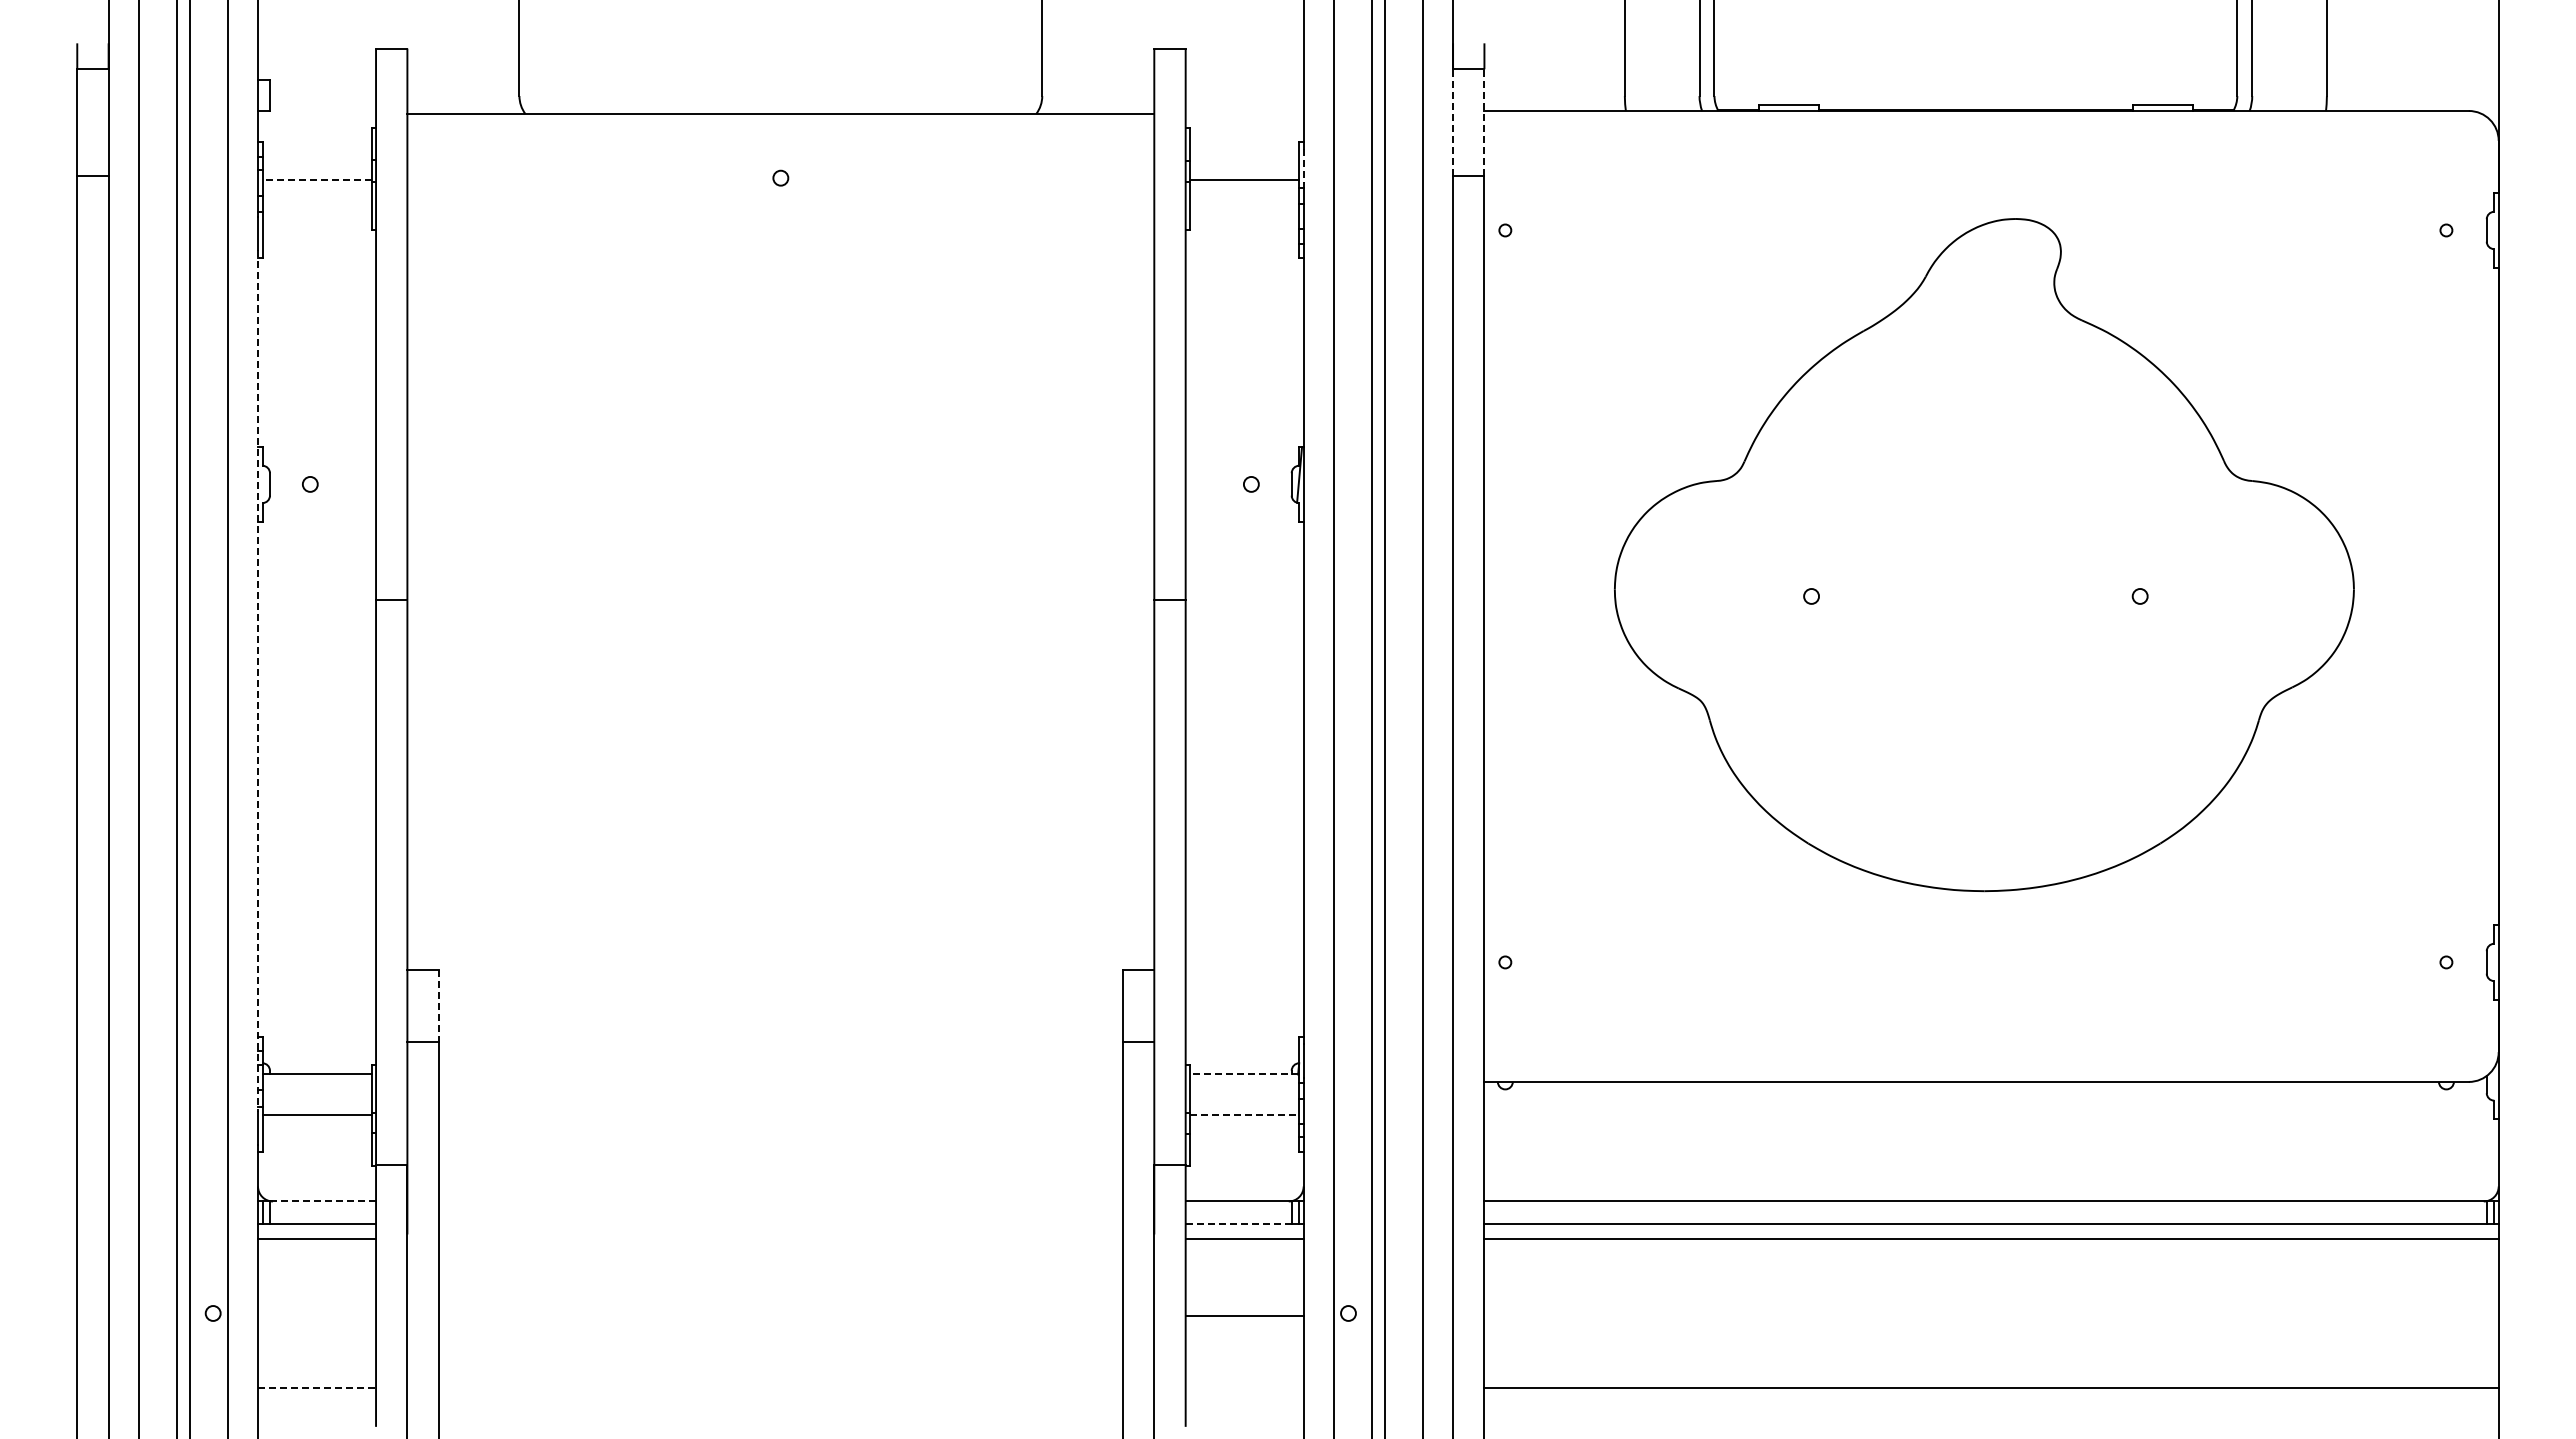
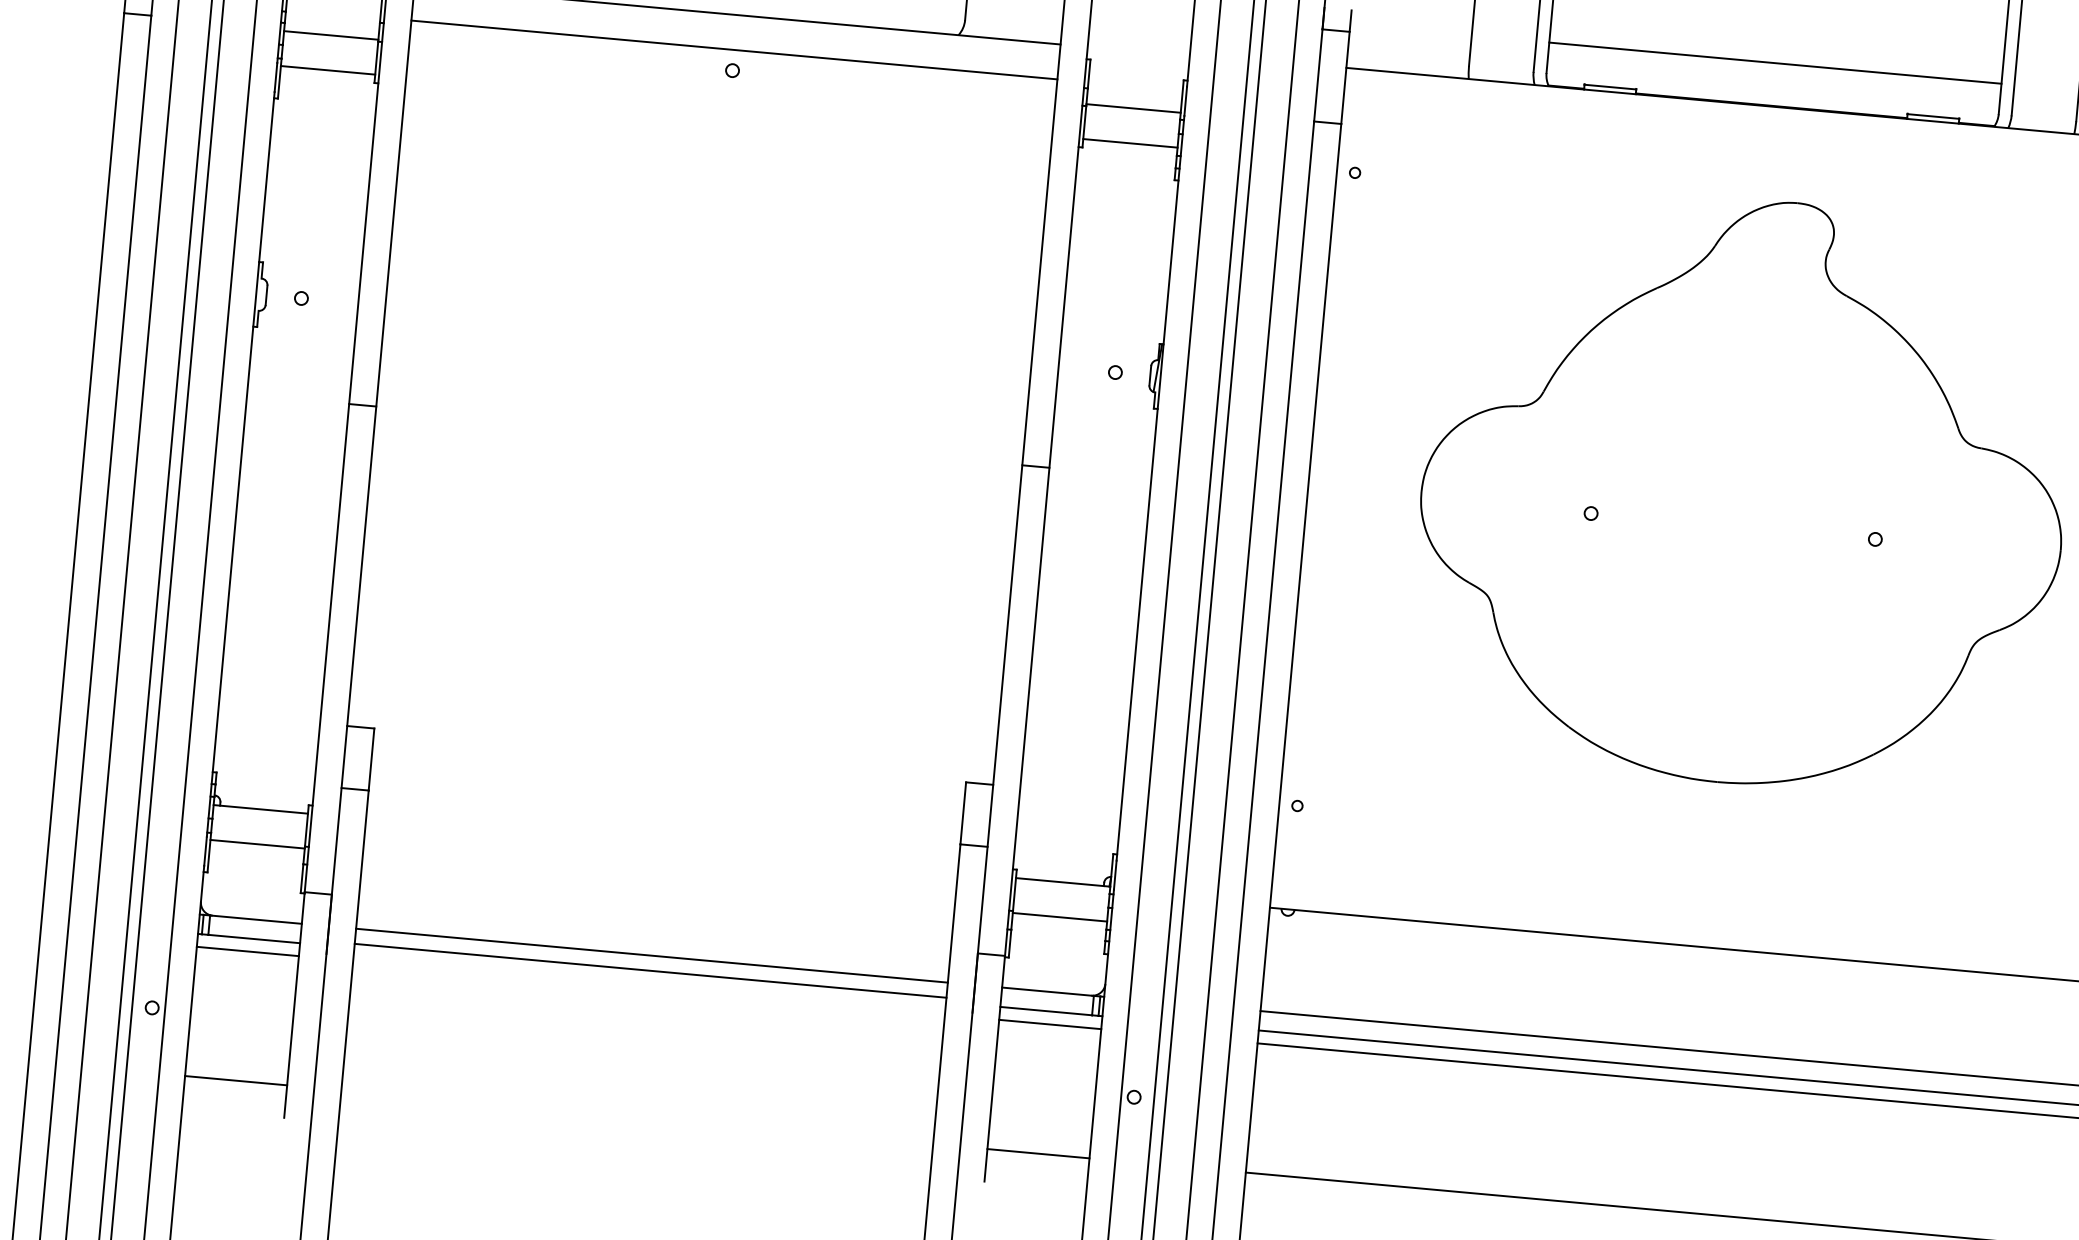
line: (1975, 60) -> (1775, 62), added
line: (1453, 122) -> (1318, 75), dashed -> solid
line: (1484, 122) -> (1345, 77), dashed -> solid
line: (780, 154) -> (734, 50), added
line: (1303, 166) -> (1185, 101), dashed -> solid
line: (317, 179) -> (331, 35), dashed -> solid
line: (316, 220) -> (327, 70), added
line: (1244, 220) -> (1130, 143), added
line: (258, 681) -> (241, 464), dashed -> solid
line: (438, 1005) -> (371, 759), dashed -> solid
line: (1244, 1074) -> (1063, 882), dashed -> solid
line: (1244, 1114) -> (1059, 916), dashed -> solid
line: (323, 1201) -> (256, 919), dashed -> solid
line: (780, 1201) -> (651, 955), added
line: (780, 1218) -> (650, 970), added
line: (1239, 1223) -> (1046, 1010), dashed -> solid
line: (1244, 1316) -> (1038, 1153), moved
line: (317, 1388) -> (236, 1081), dashed -> solid

